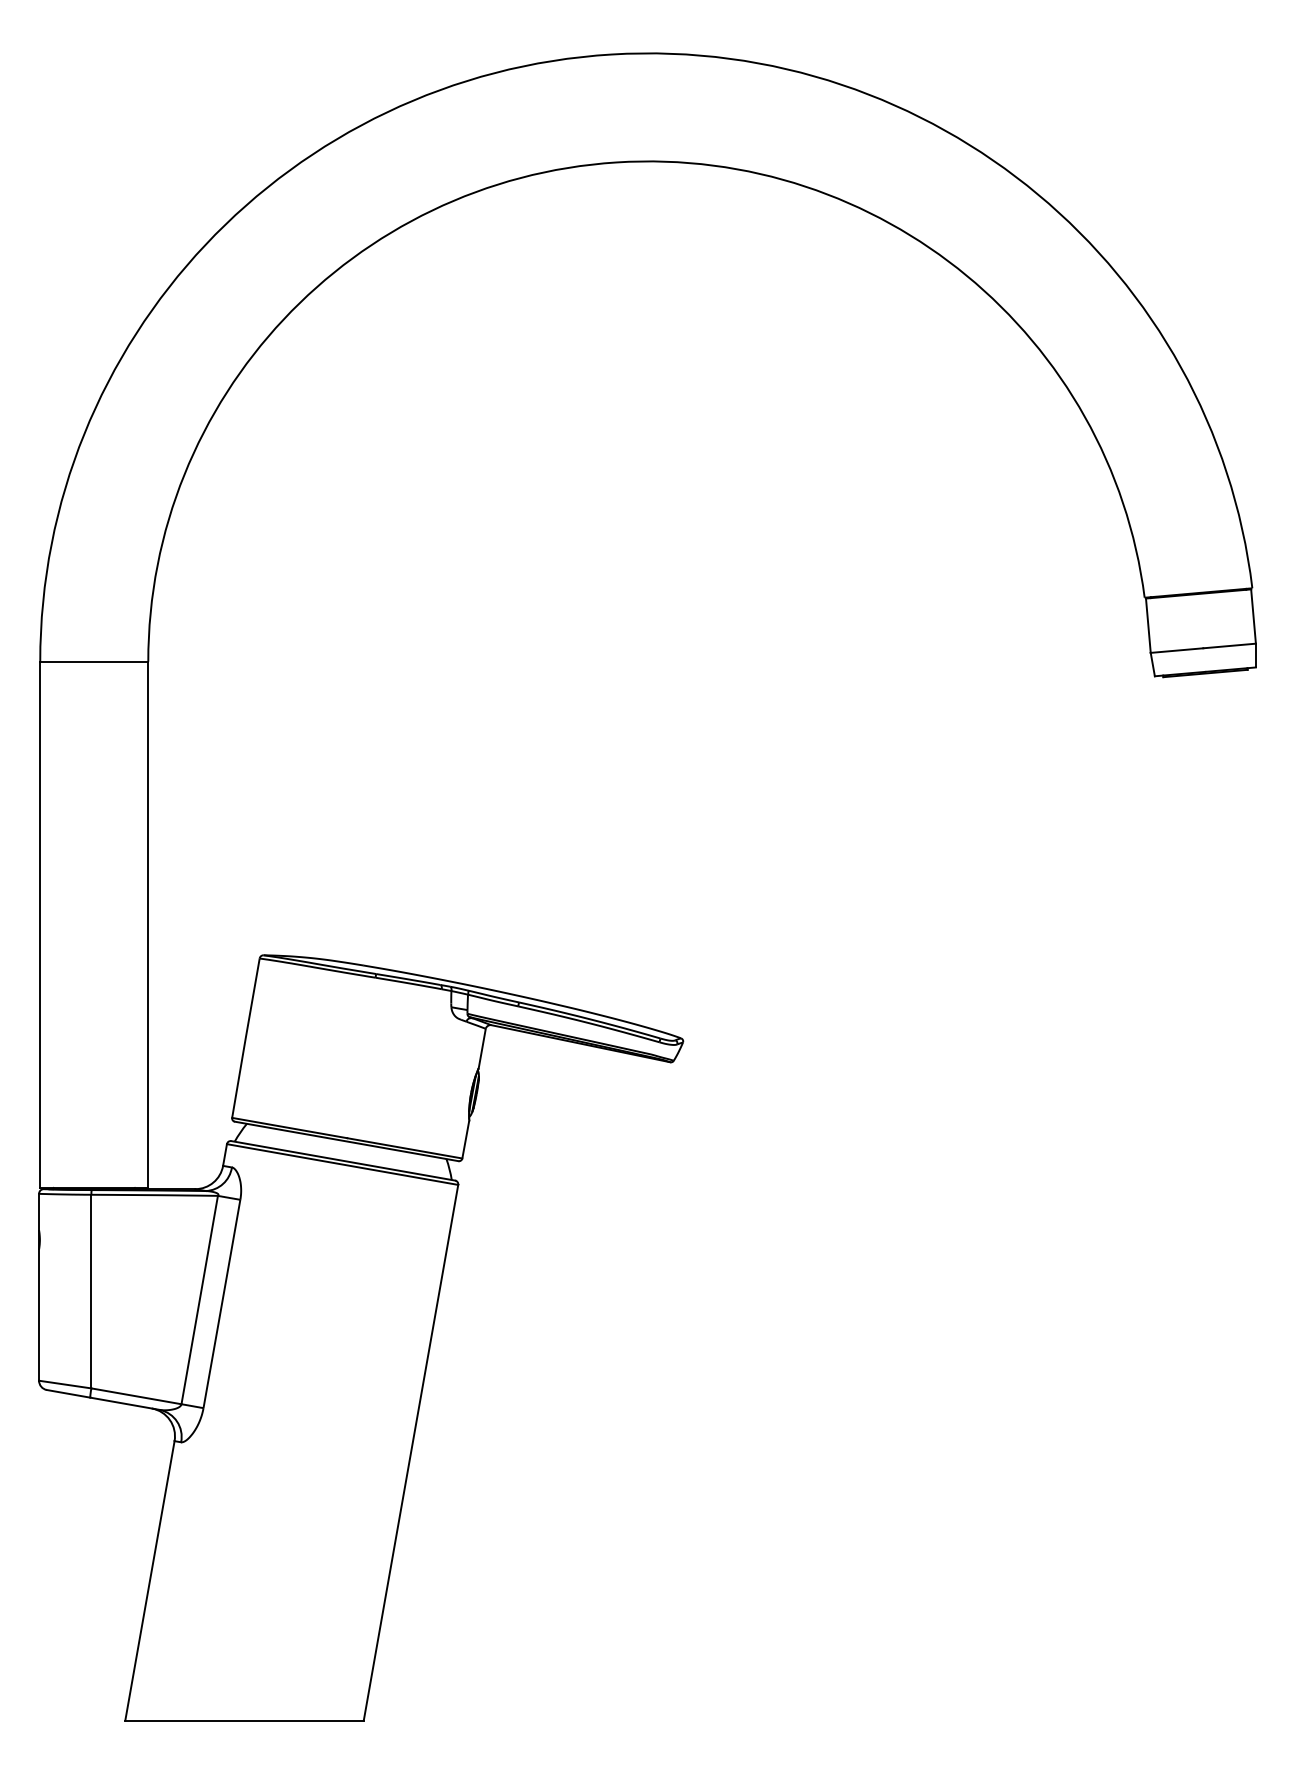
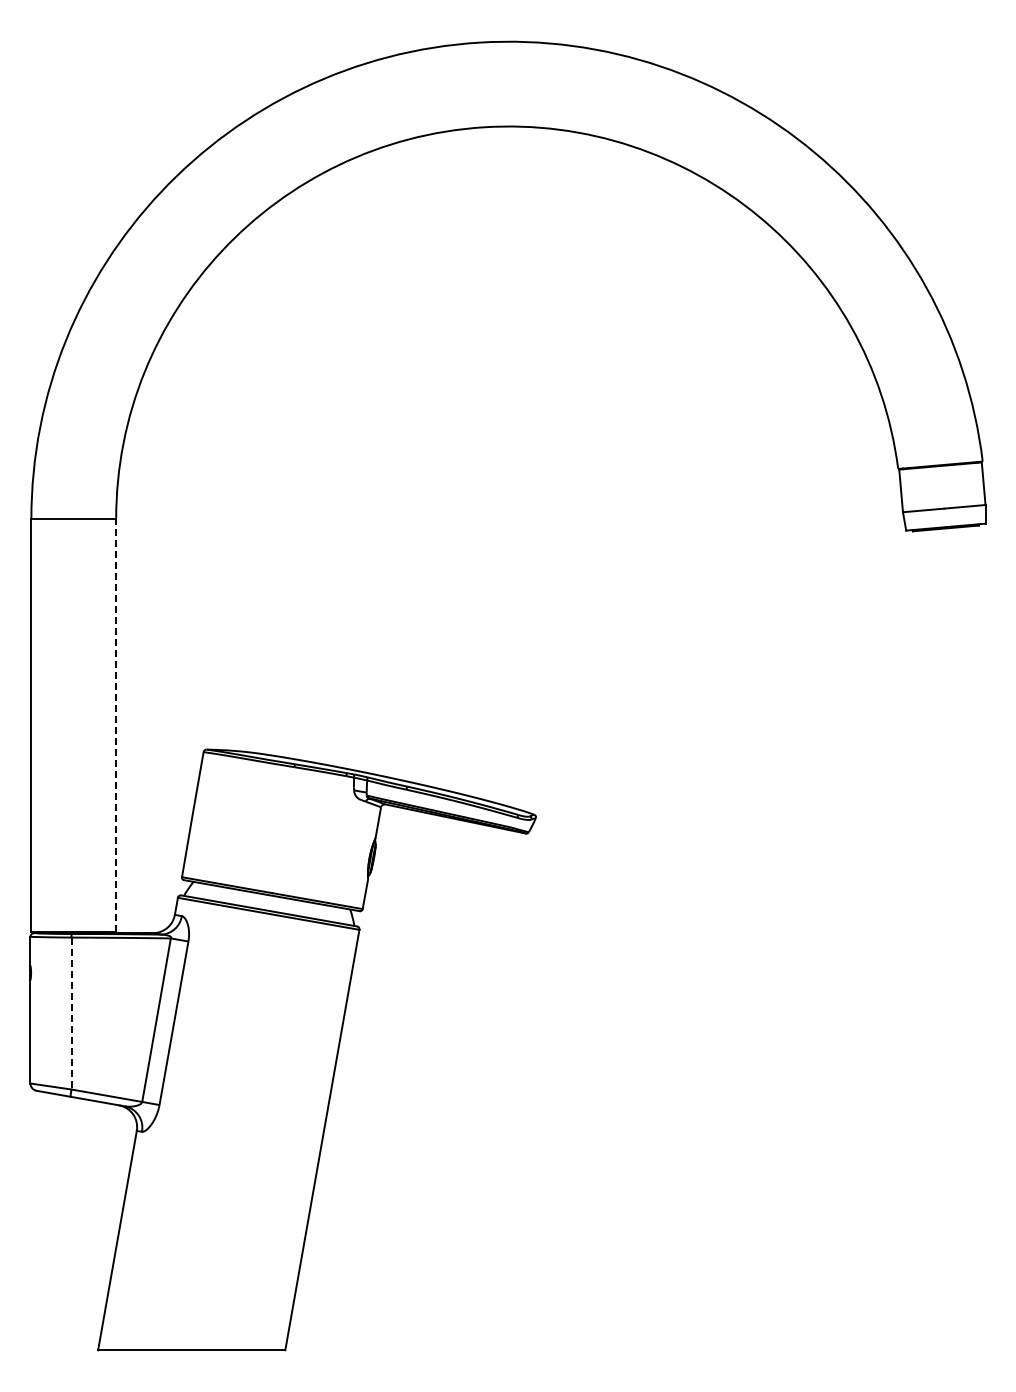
line: (148, 924) -> (116, 725), solid -> dashed
line: (91, 1291) -> (71, 1013), solid -> dashed

